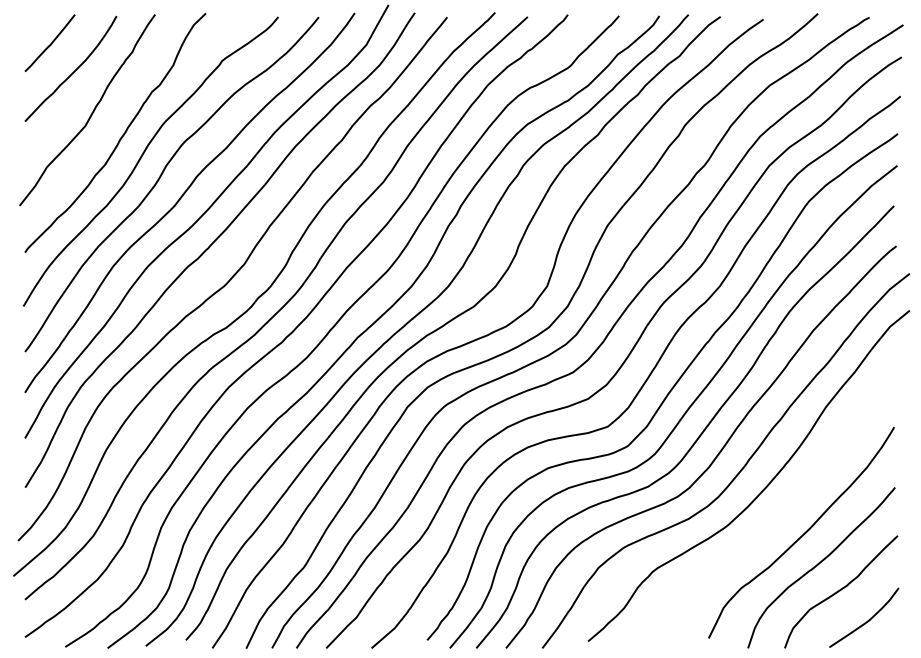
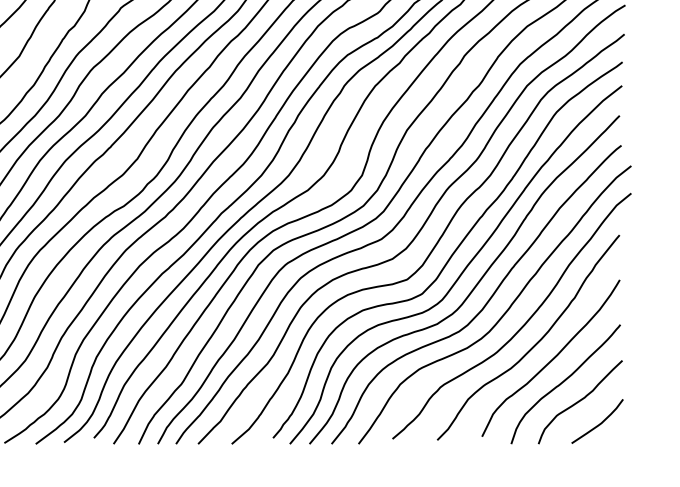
curve: (780, 513) -> (535, 344), added

